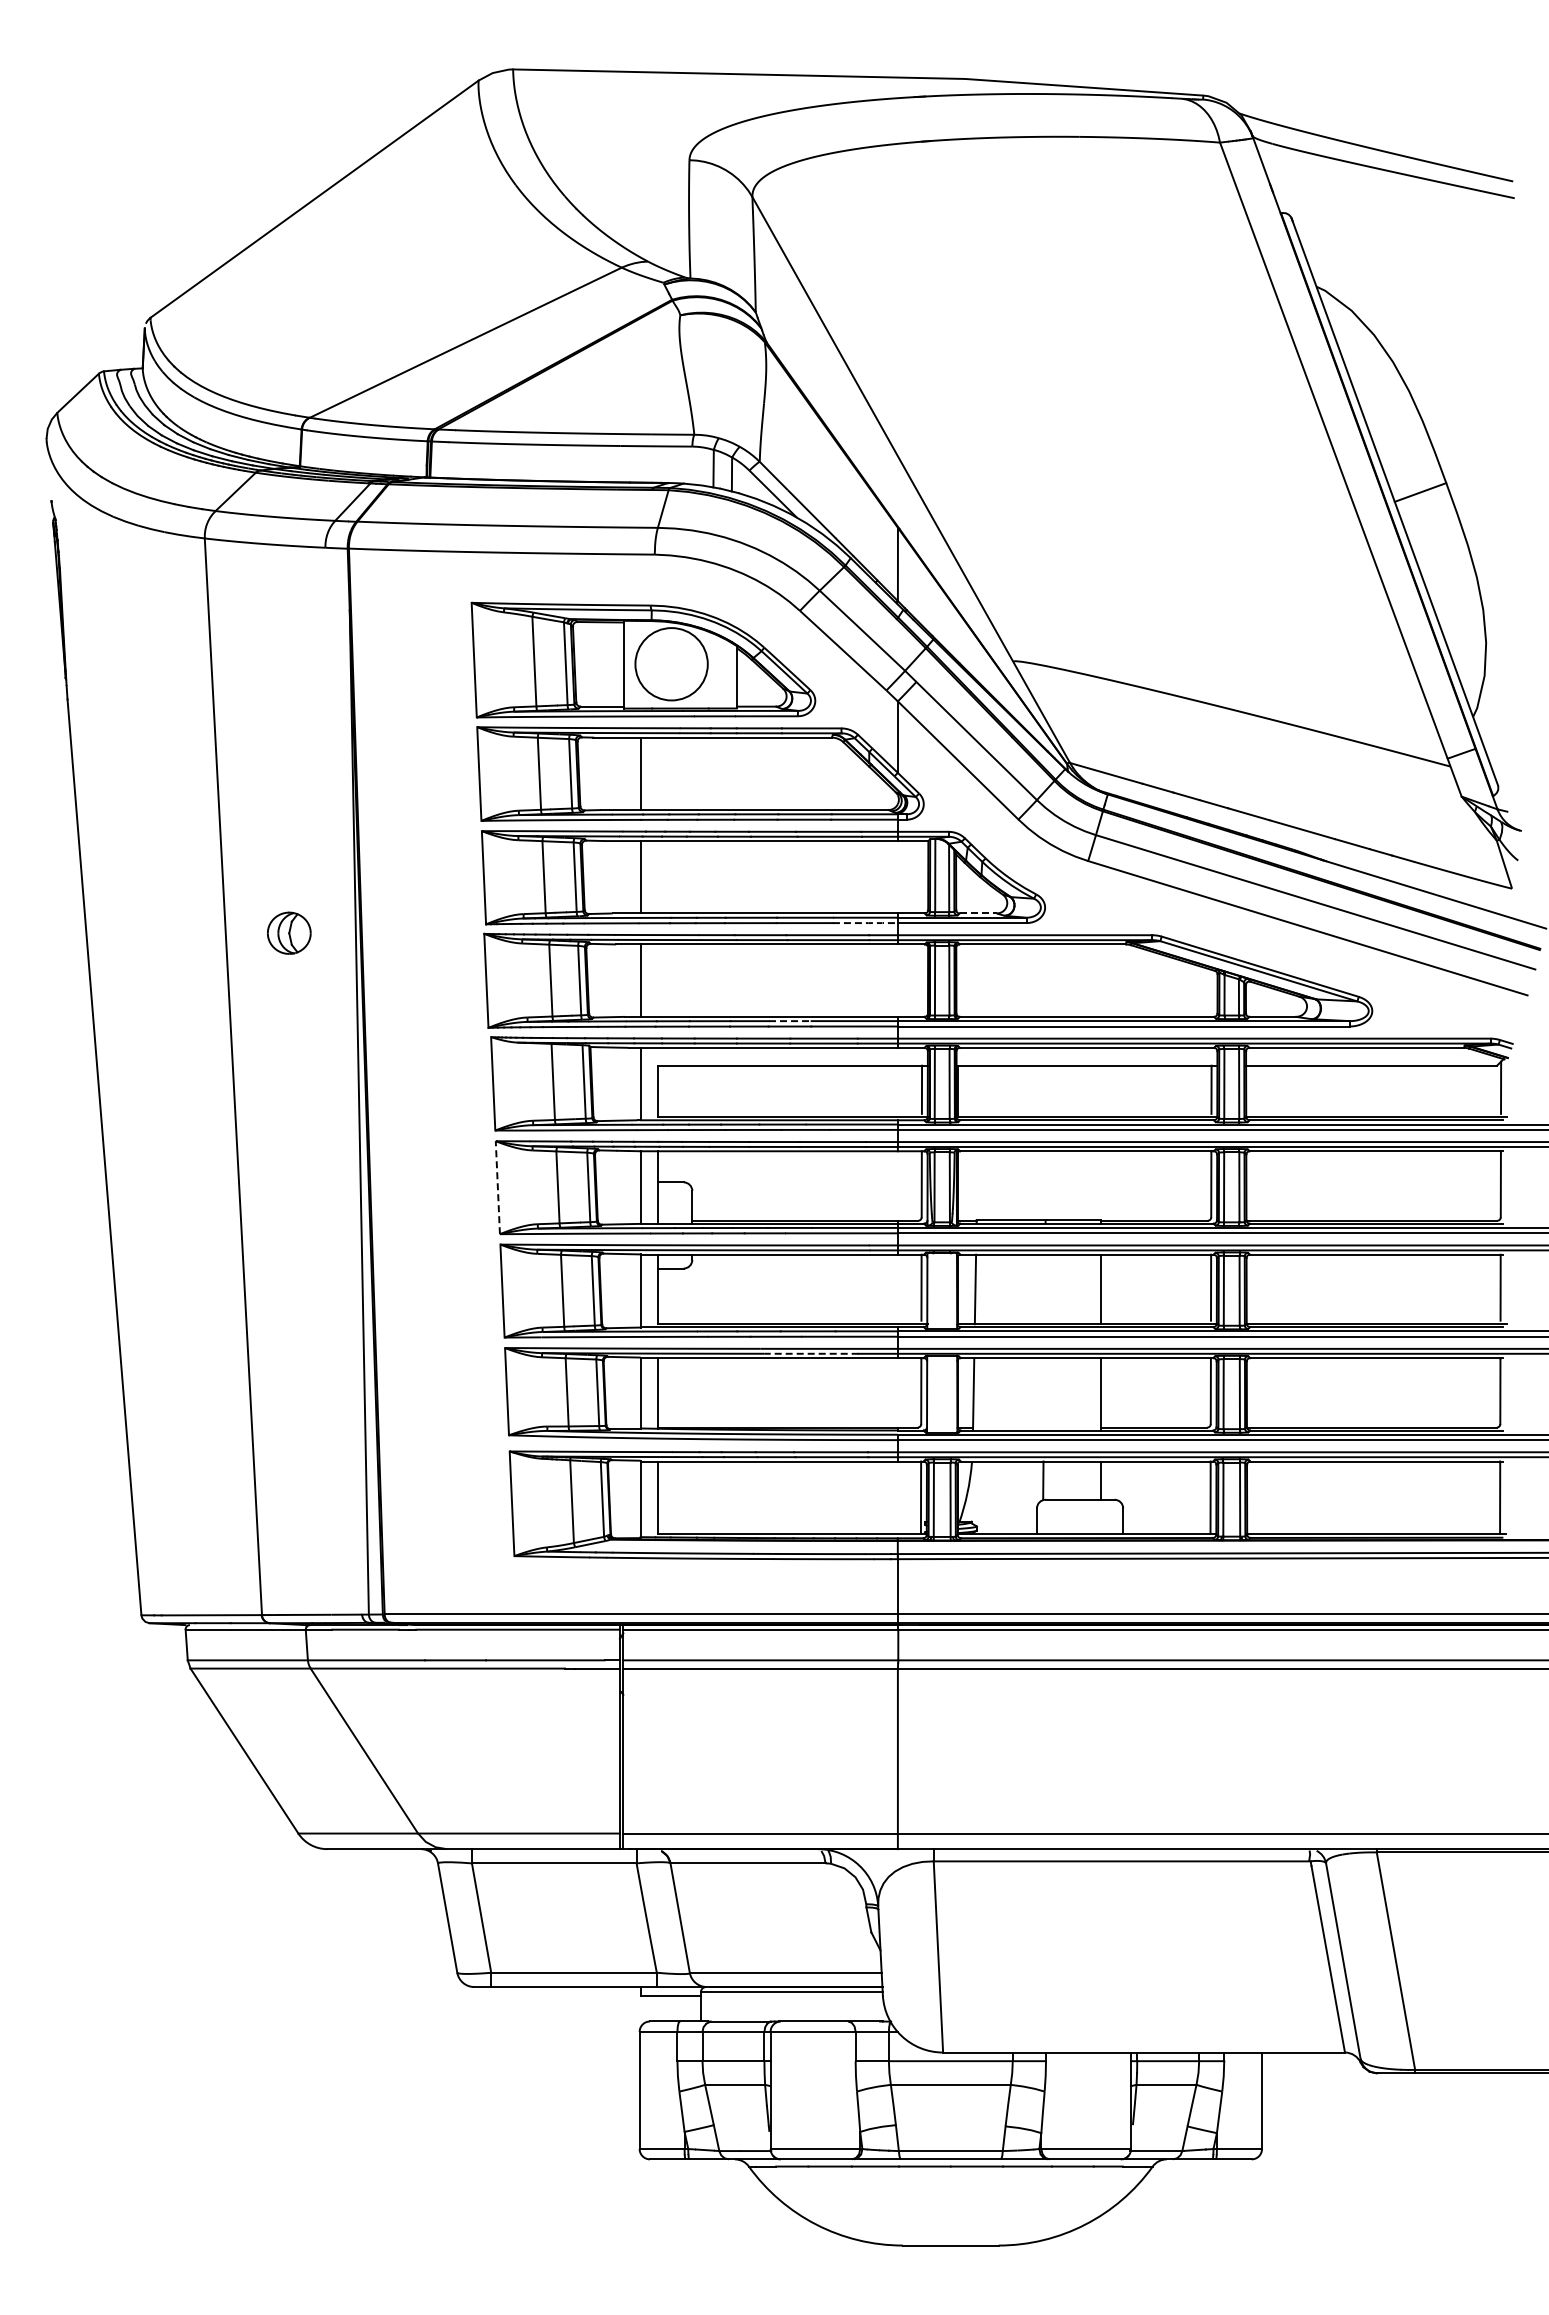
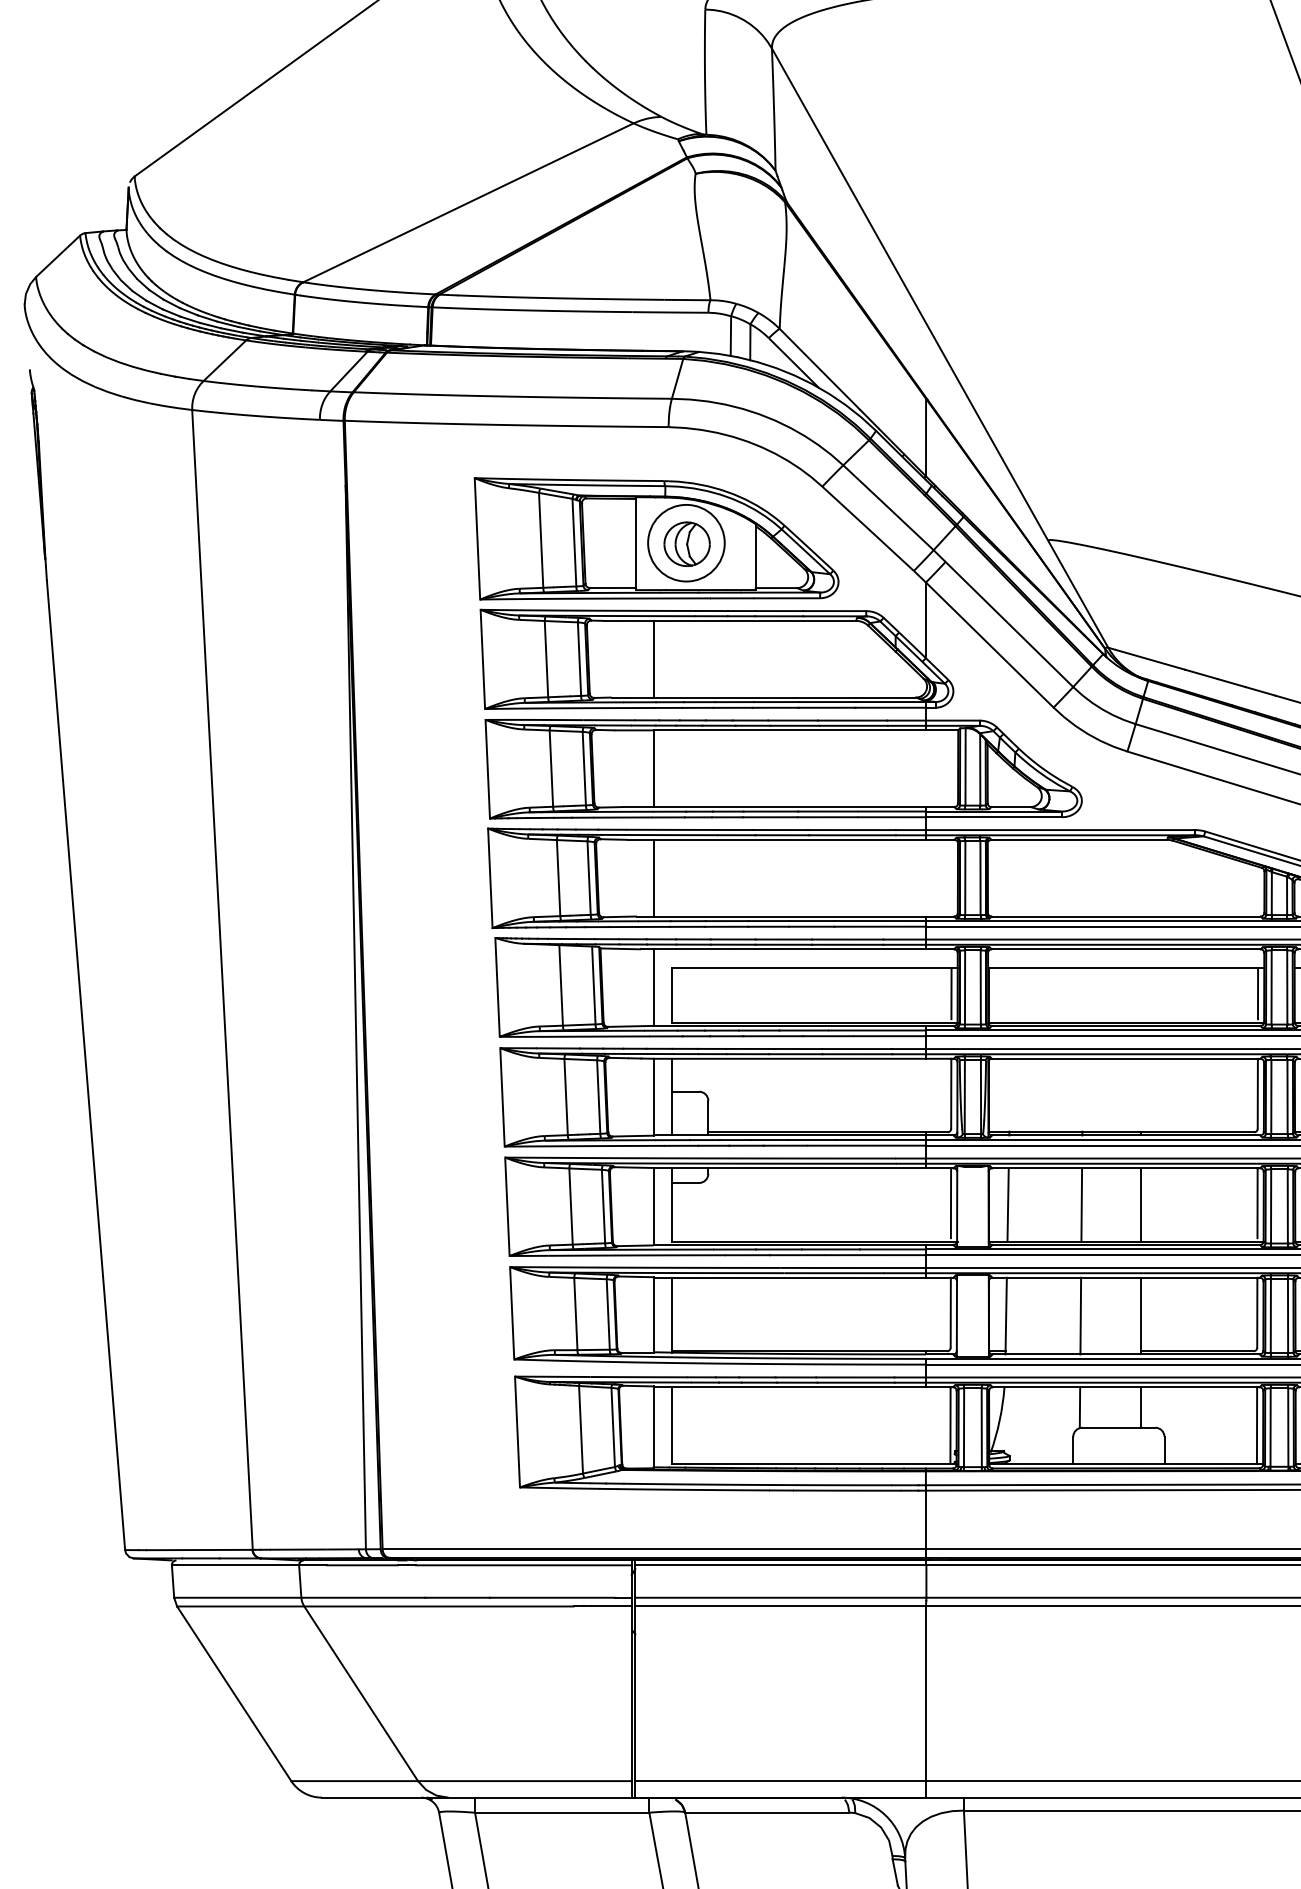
line: (978, 913) -> (1011, 807), dashed -> solid
line: (866, 923) -> (892, 817), dashed -> solid
part: (289, 932) -> (687, 543), moved
line: (790, 1021) -> (812, 921), dashed -> solid
line: (497, 1187) -> (502, 1097), dashed -> solid
line: (1044, 1289) -> (1081, 1205), added
line: (810, 1353) -> (833, 1272), dashed -> solid
line: (1043, 1394) -> (1080, 1316), added

